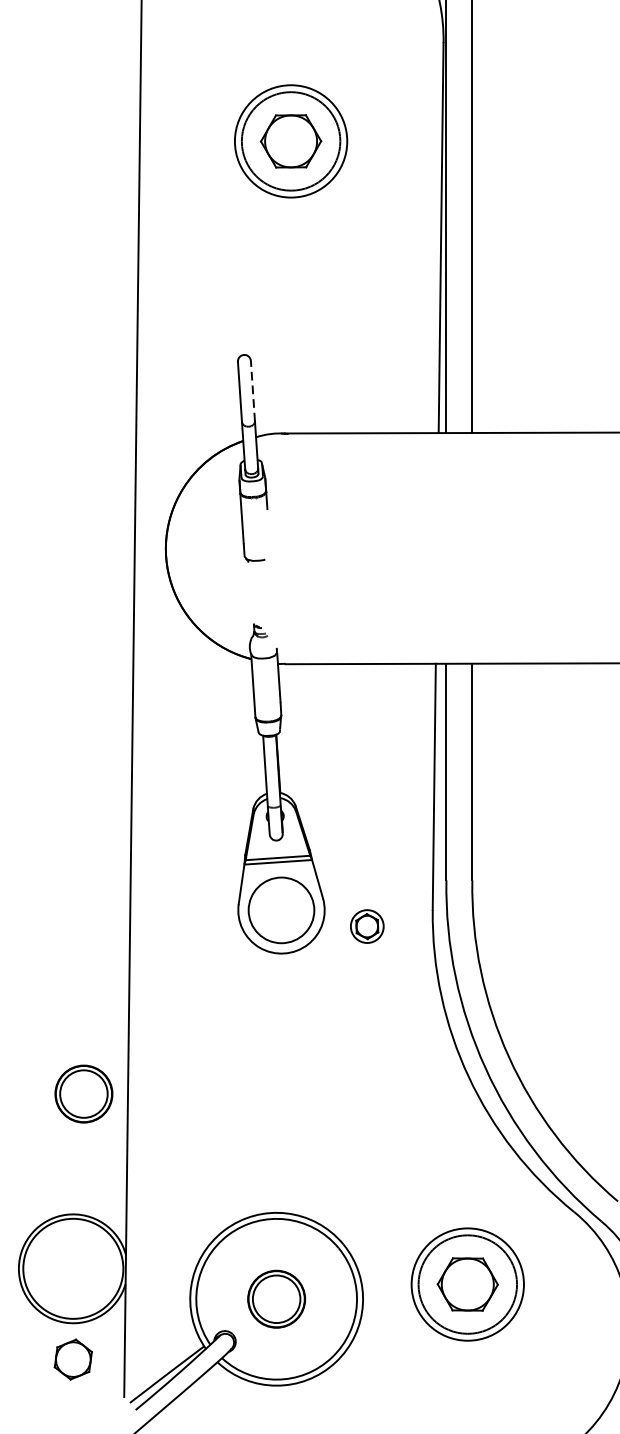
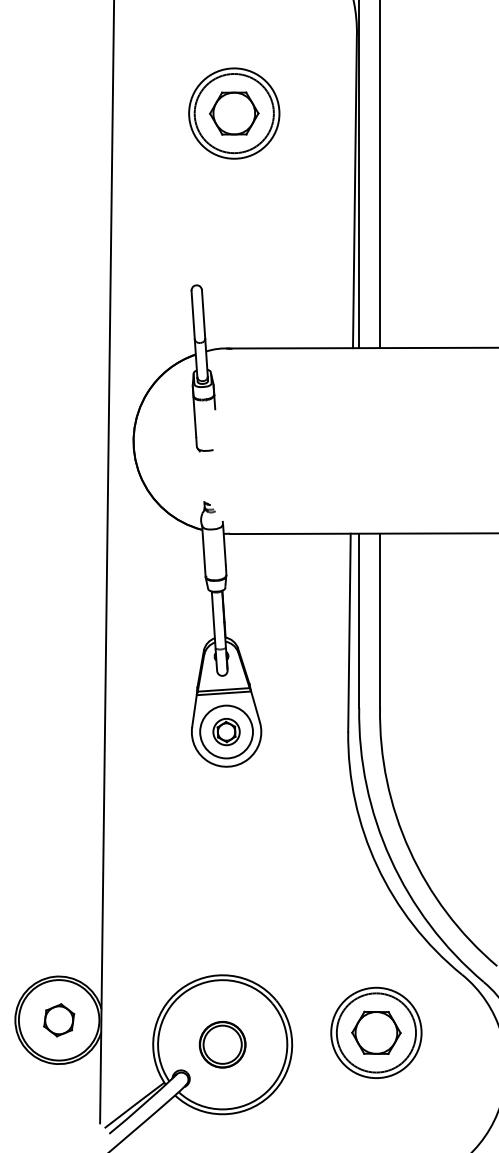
line: (252, 391) -> (203, 314), dashed -> solid
part: (367, 927) -> (226, 732), moved
part: (83, 1093) -> (67, 879), removed
part: (73, 1359) -> (59, 1020), moved

